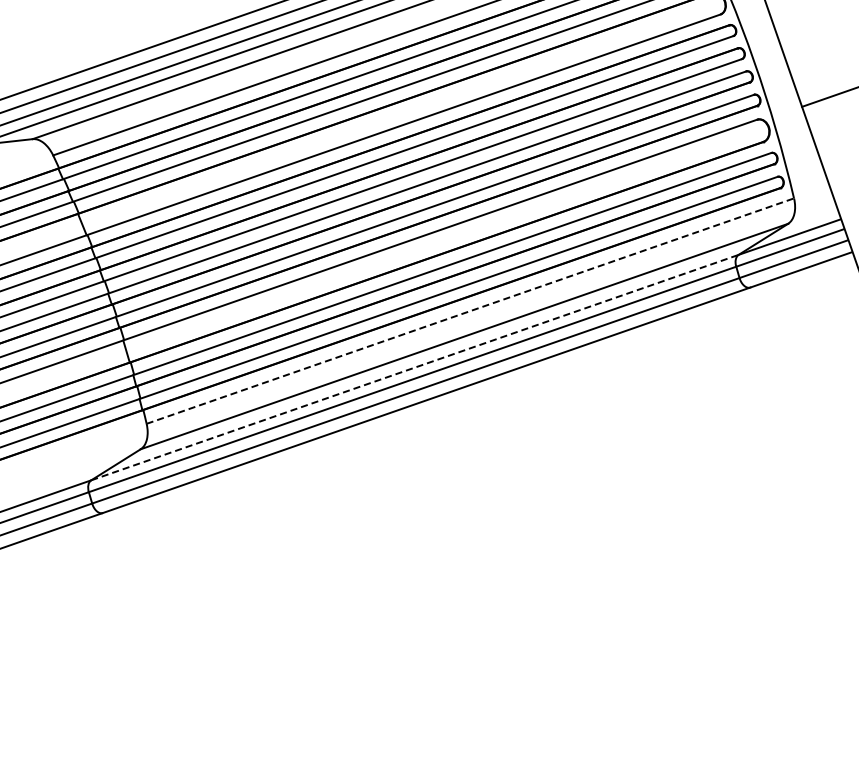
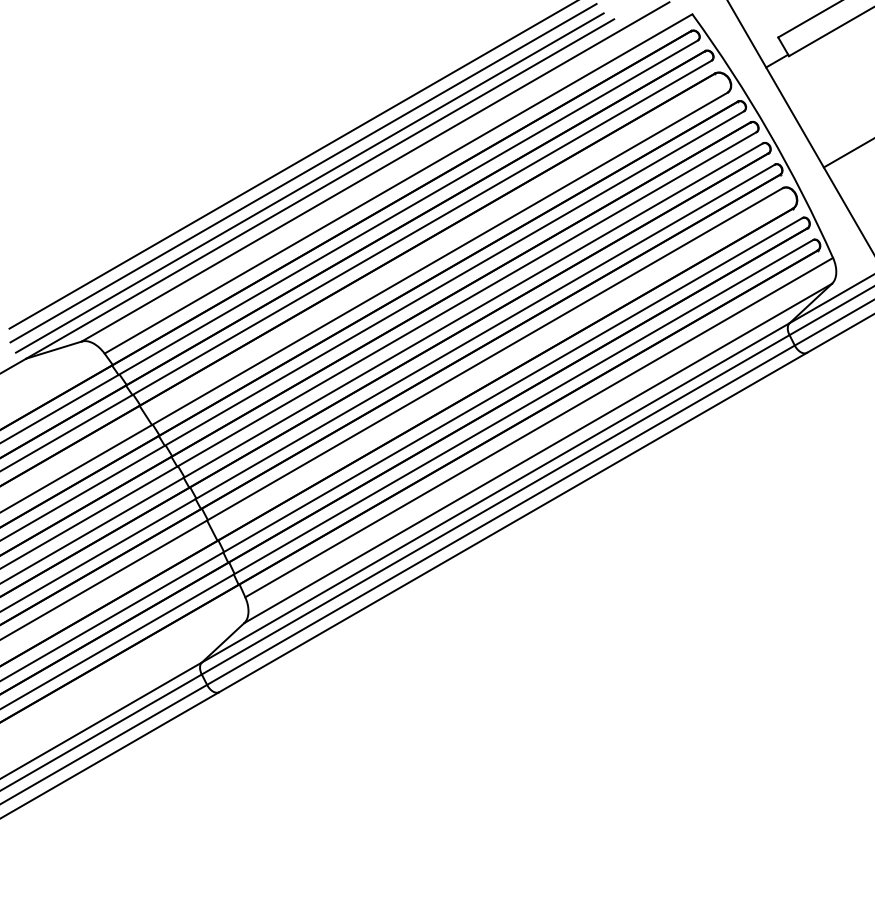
line: (470, 311) -> (539, 427), dashed -> solid
line: (415, 367) -> (496, 492), dashed -> solid

